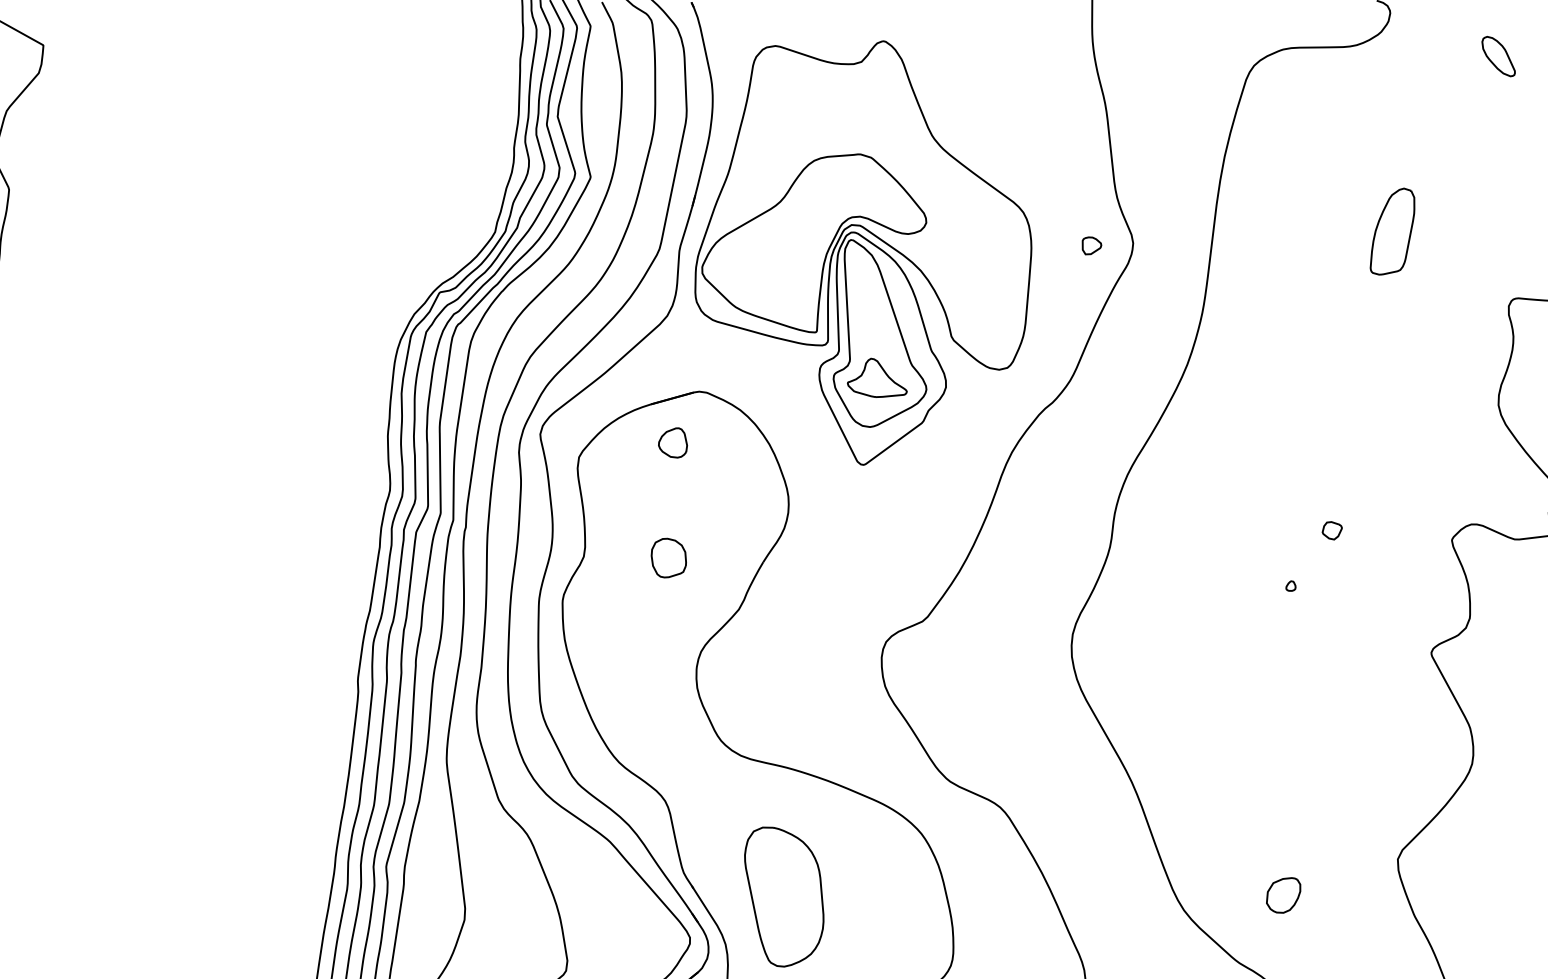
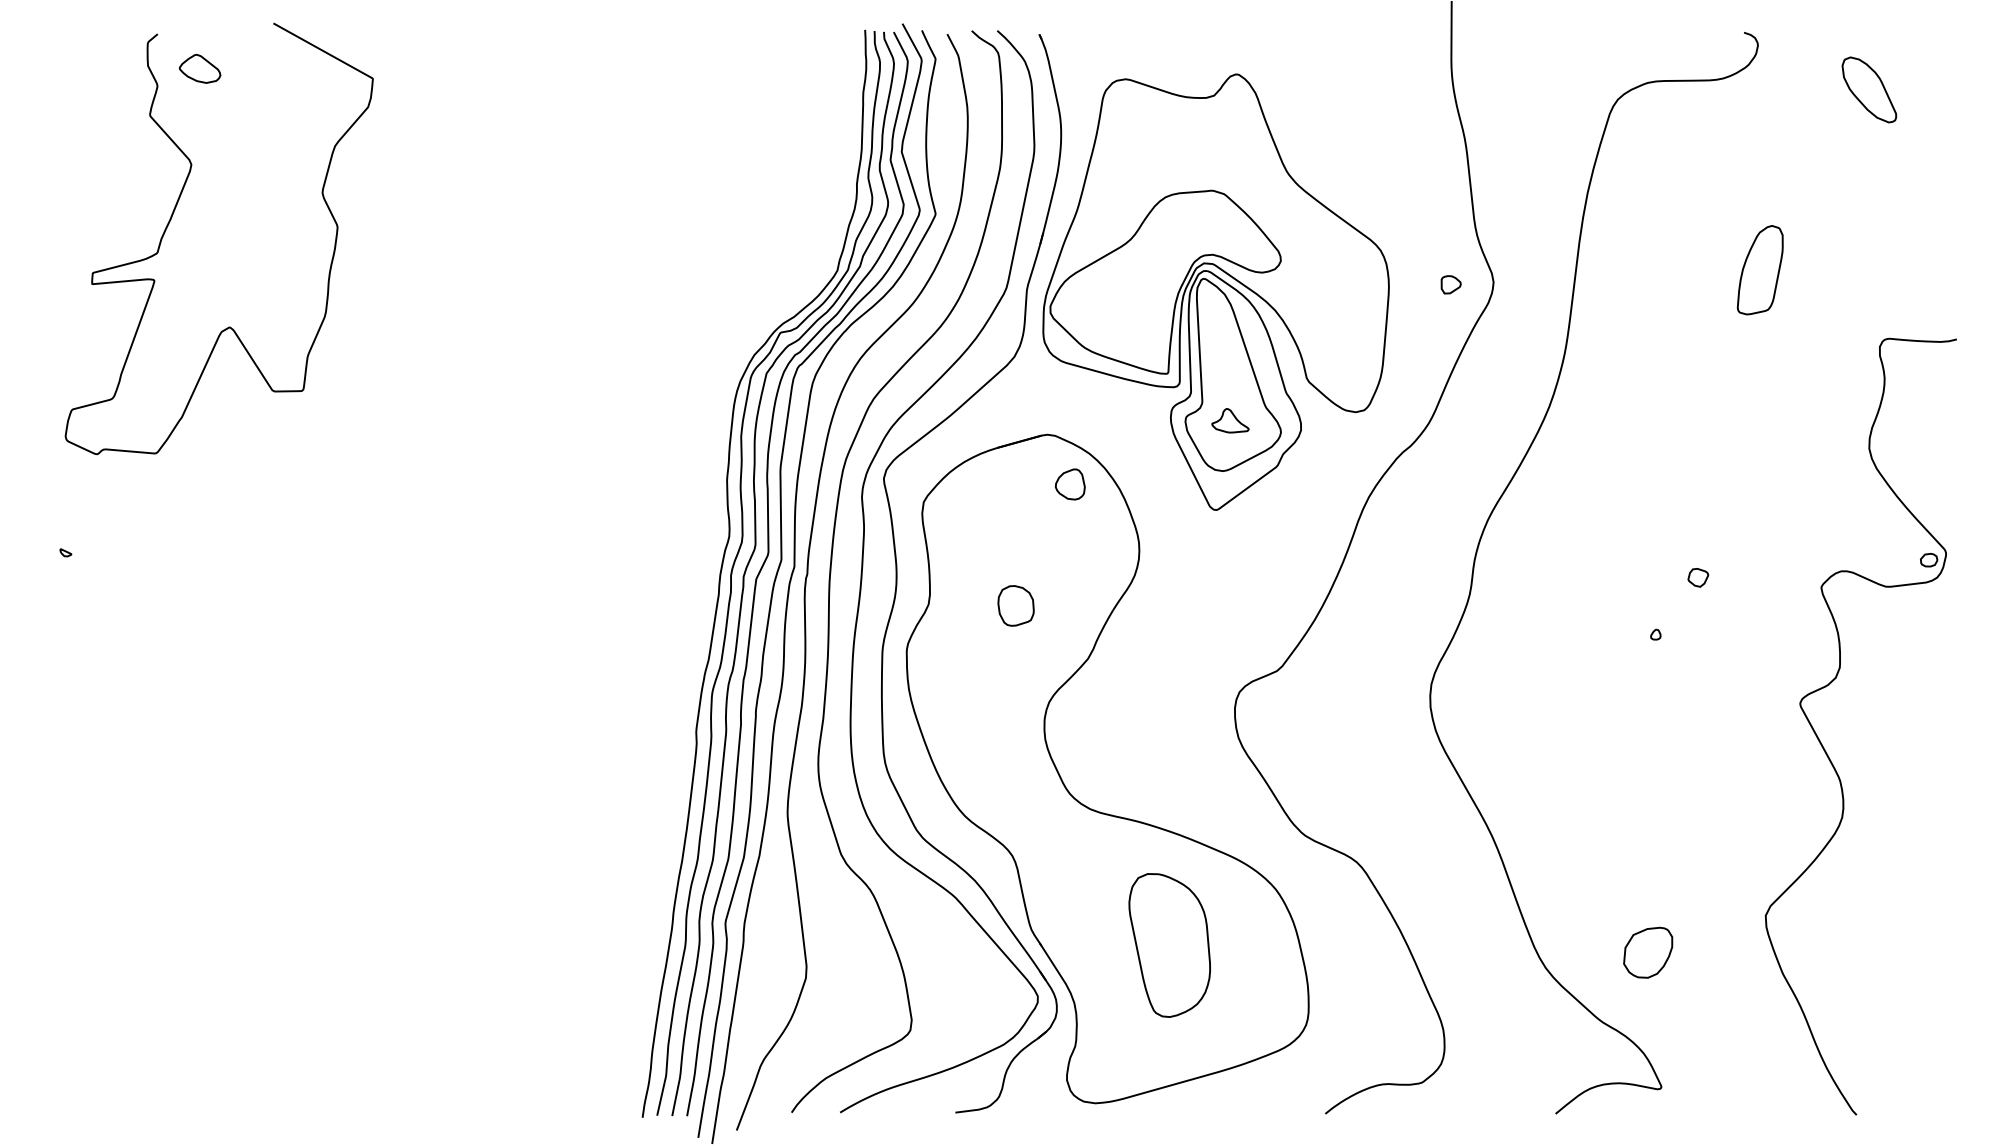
part: (1498, 56) -> (1869, 90), size x1.6
part: (877, 377) -> (1230, 420), size x0.6
part: (673, 442) -> (1070, 484), moved
part: (1283, 895) -> (1648, 952), size x1.4
part: (784, 897) -> (1169, 945), moved

